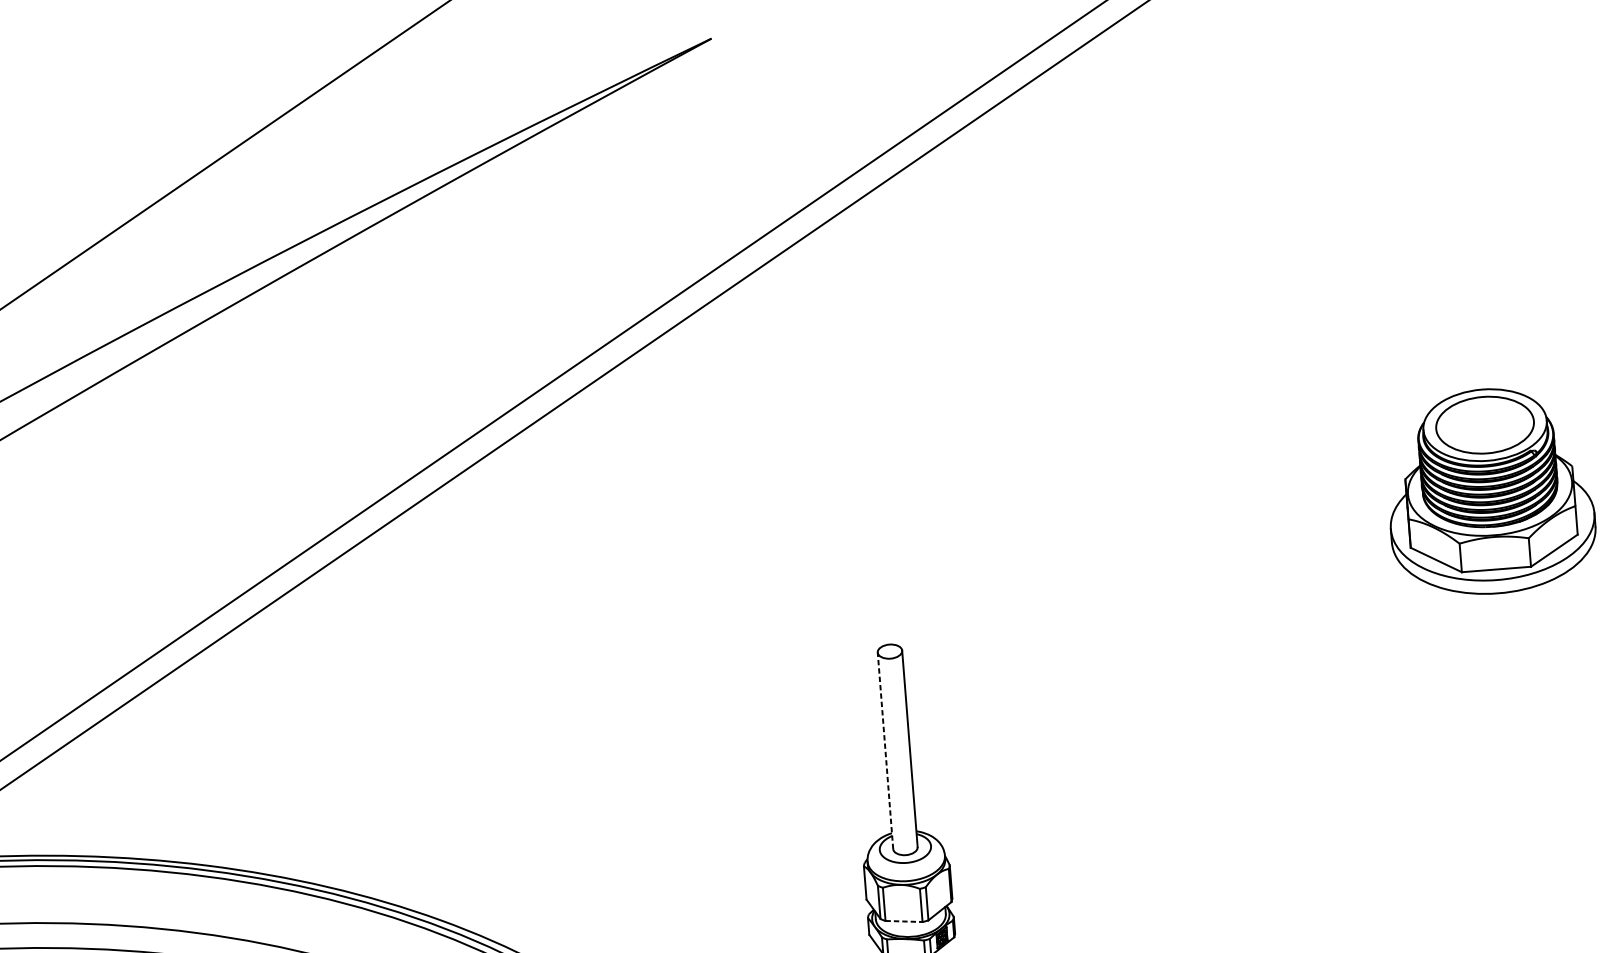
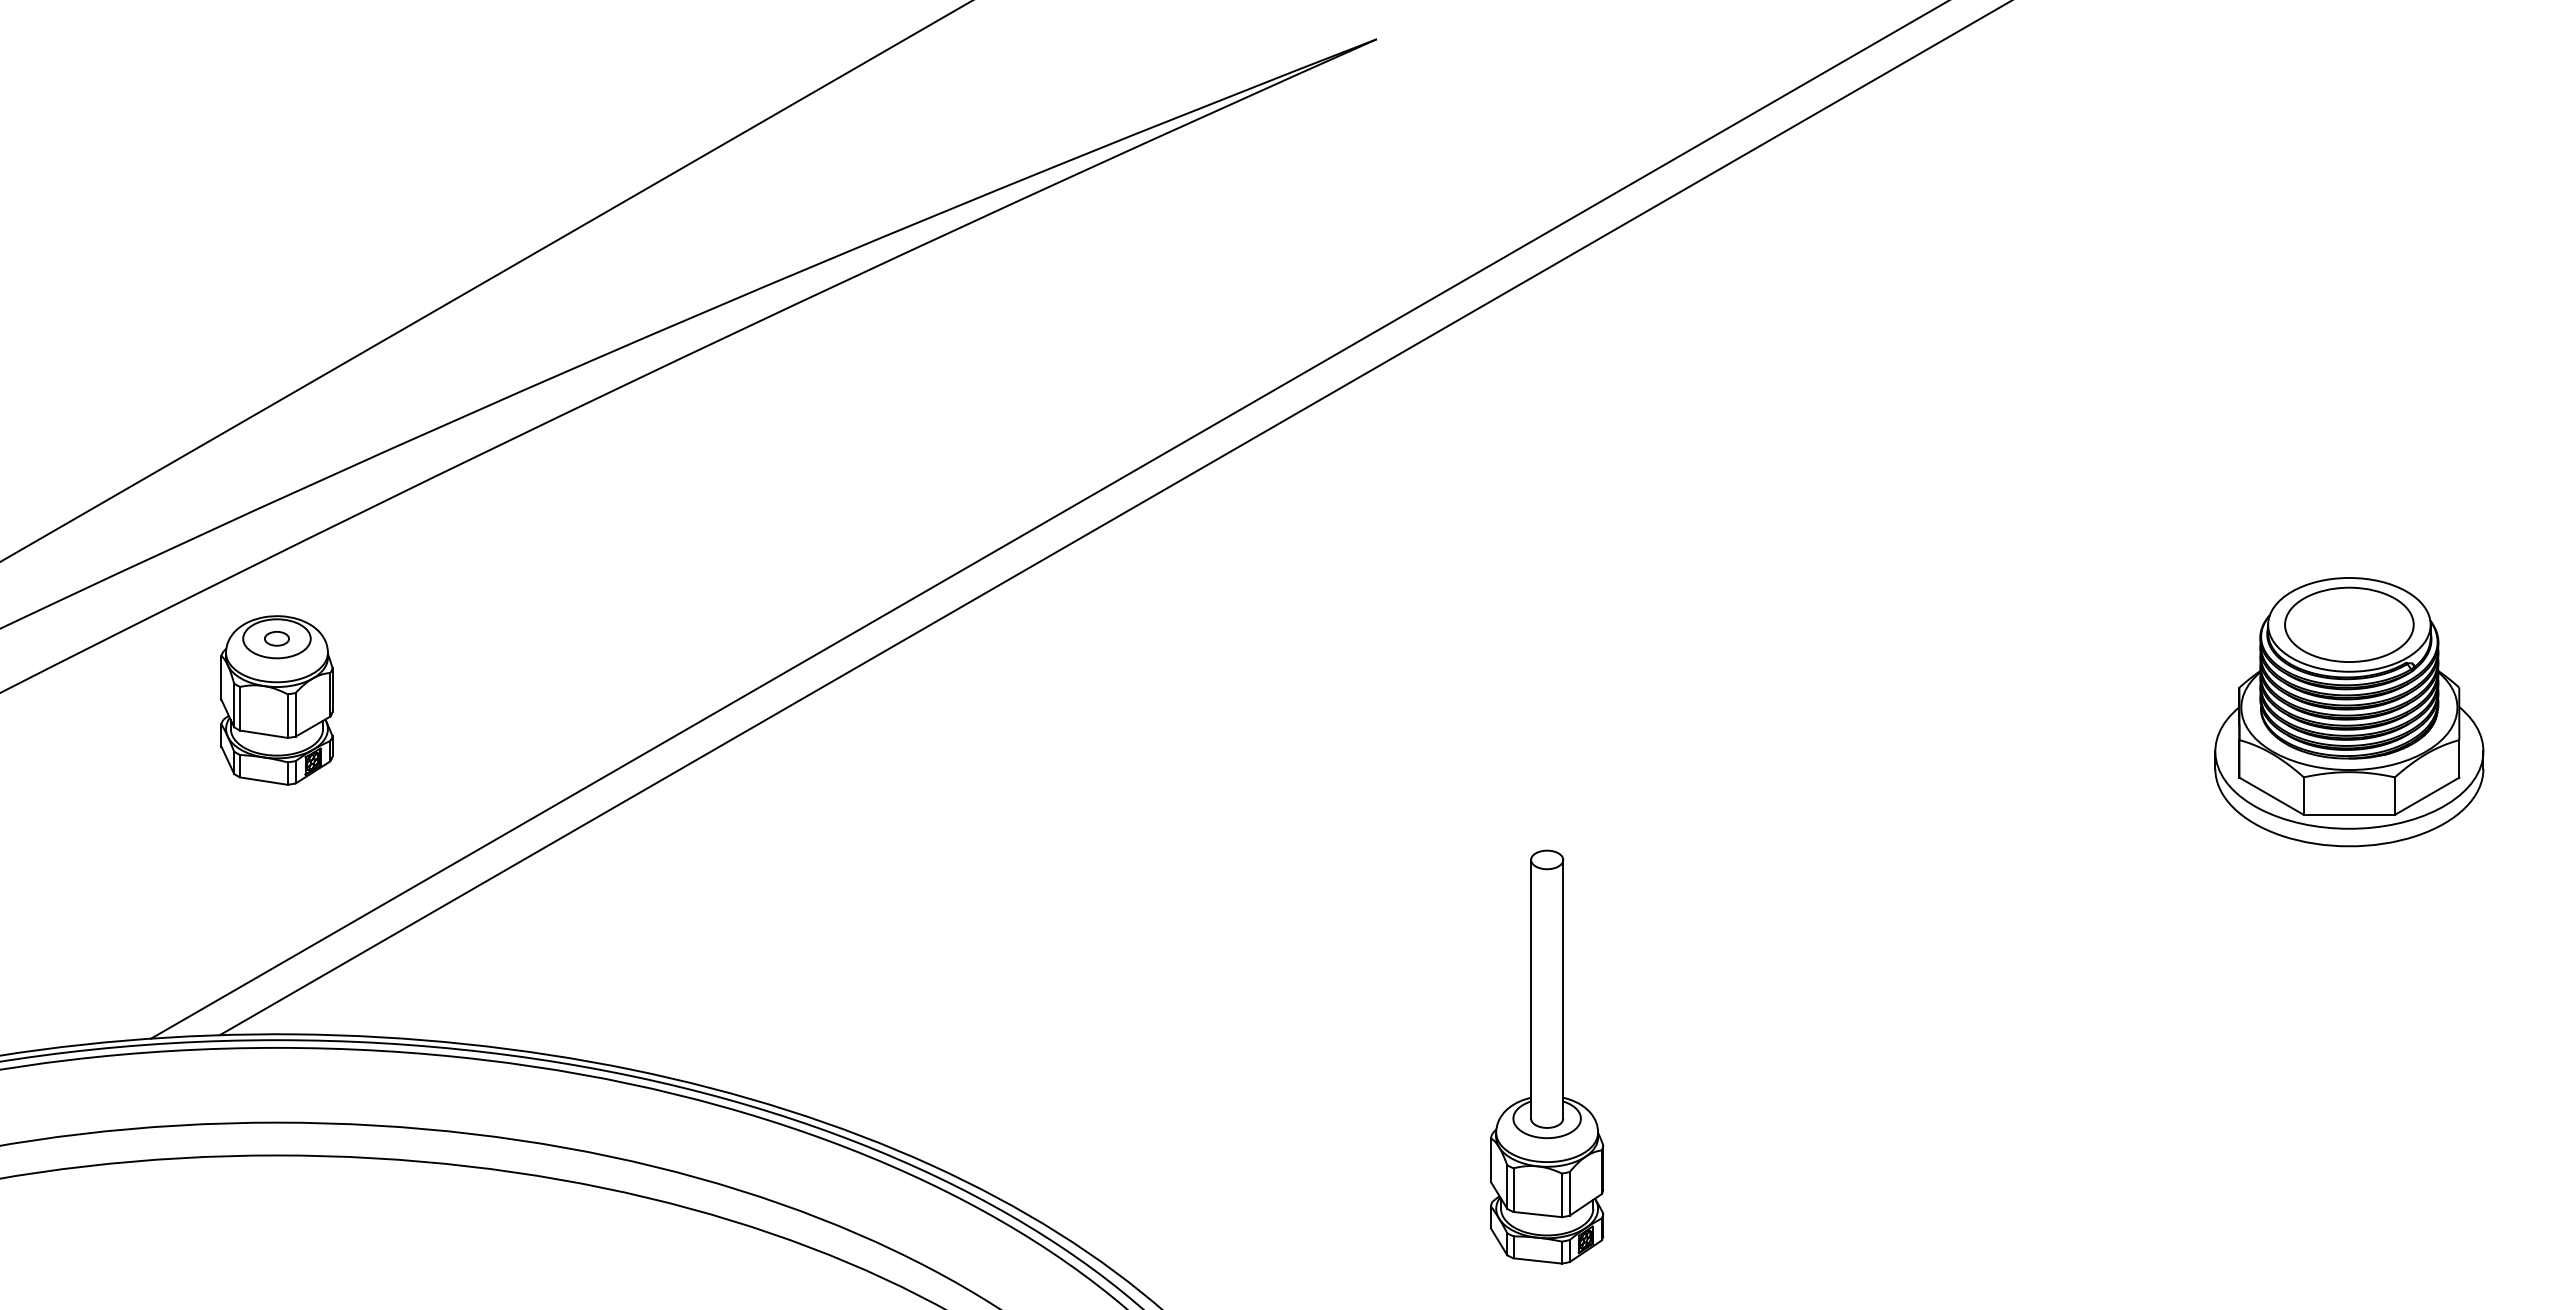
line: (885, 750) -> (1531, 988), dashed -> solid
line: (904, 921) -> (1538, 1214), dashed -> solid

